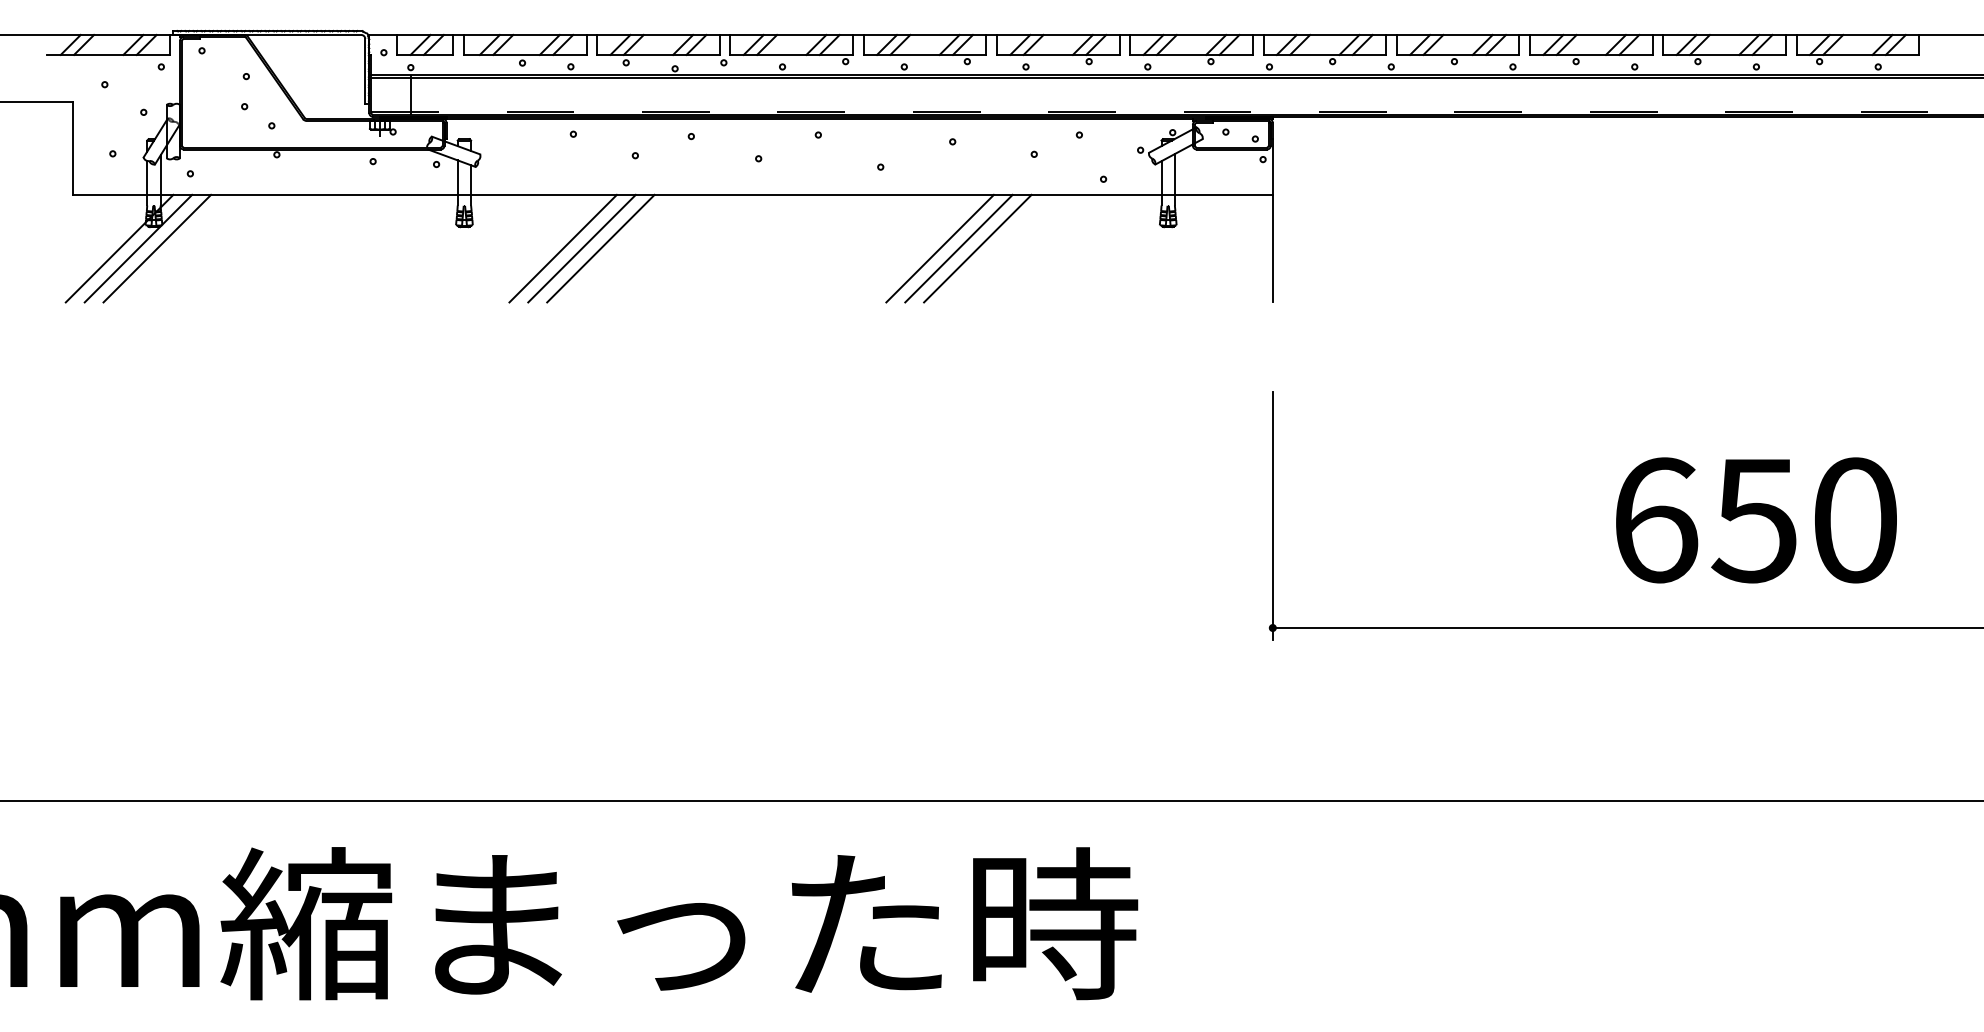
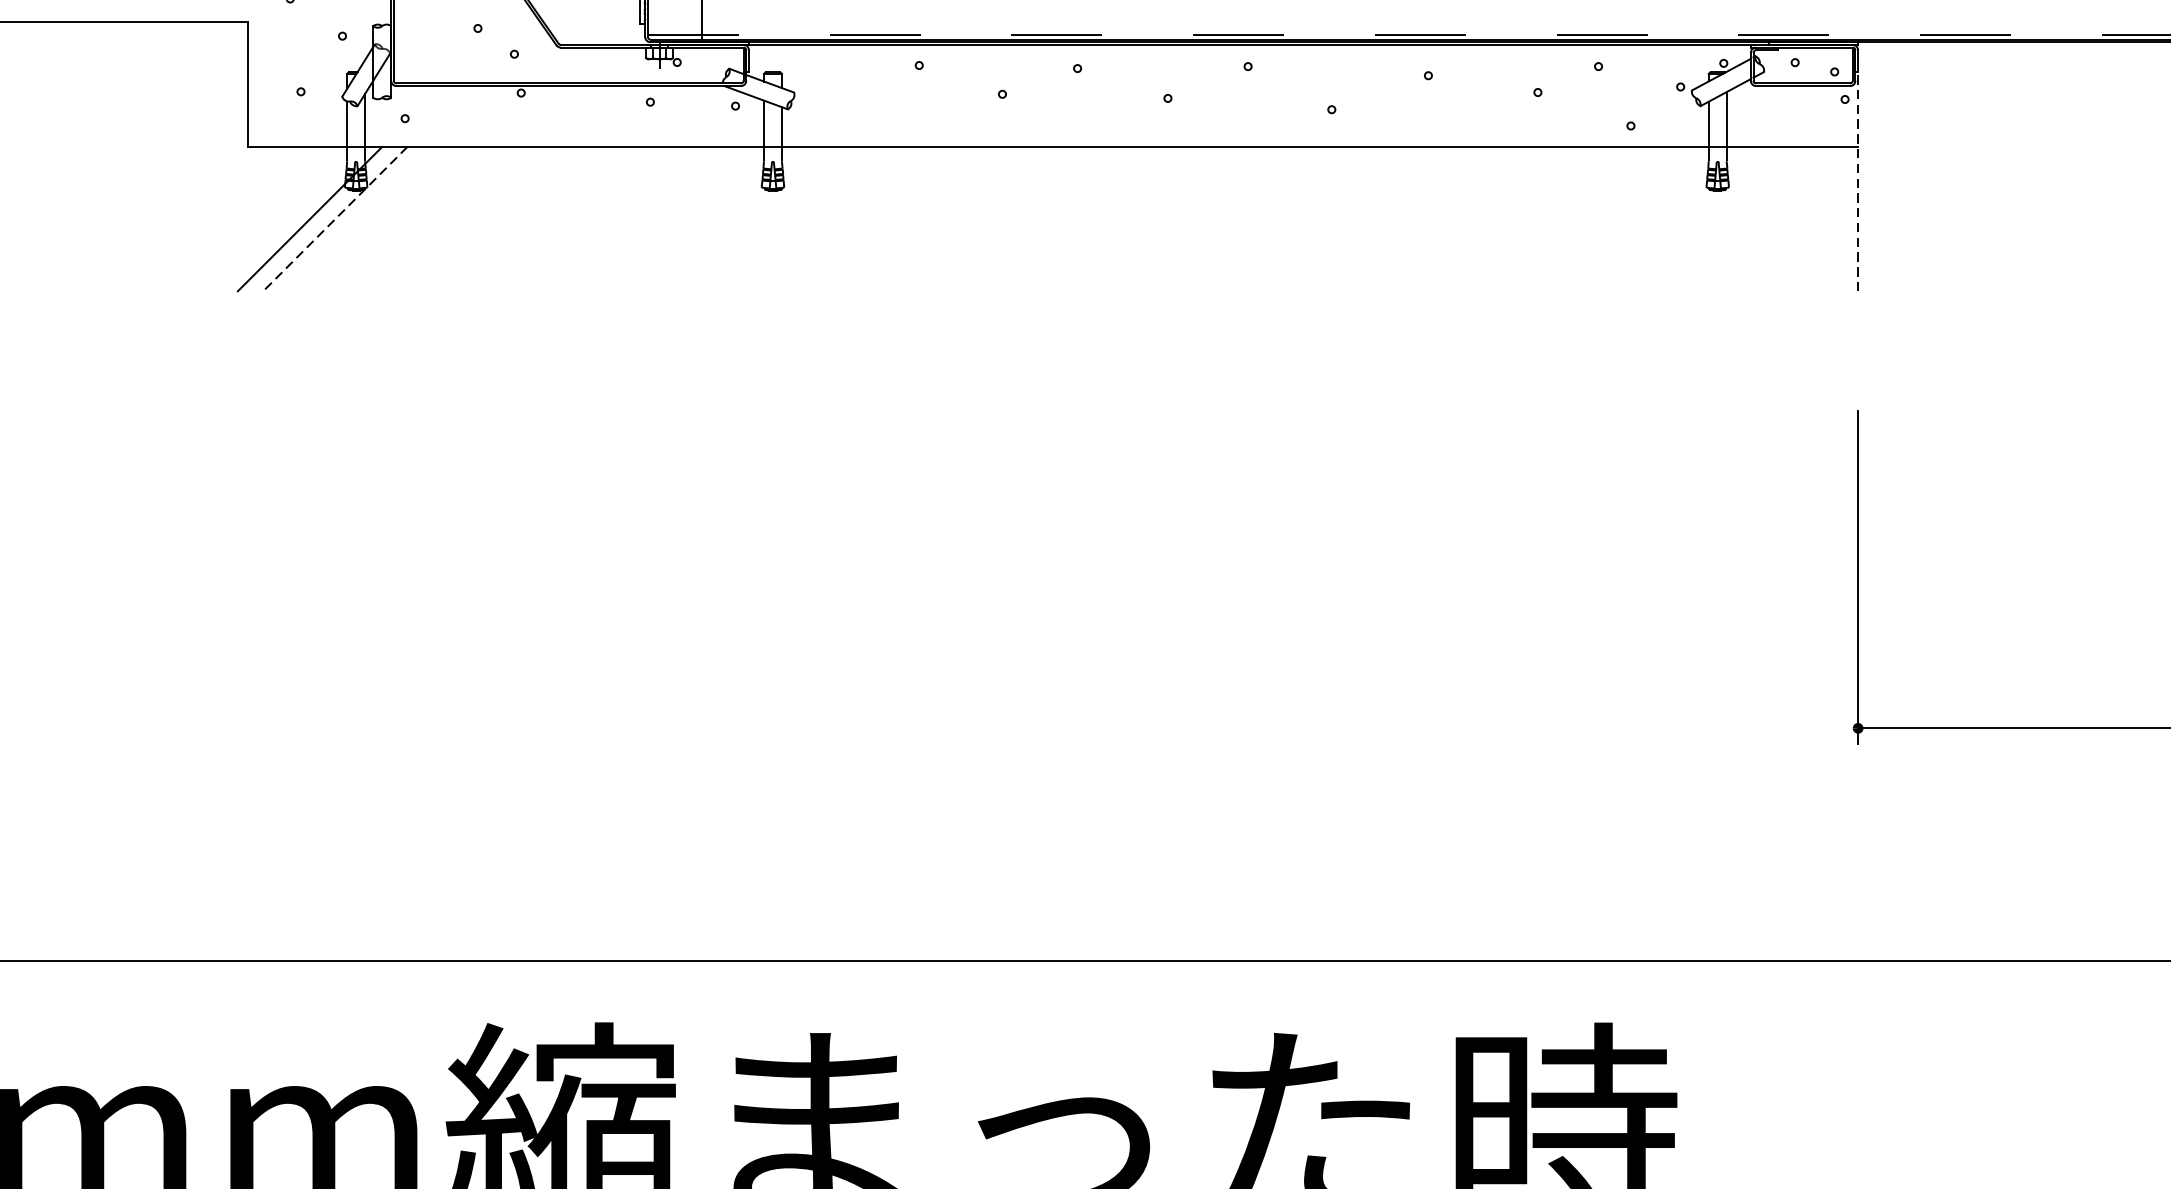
line: (1272, 220) -> (1857, 181), solid -> dashed
line: (138, 248) -> (335, 218), solid -> dashed
line: (157, 248) -> (360, 218), removed
line: (562, 248) -> (904, 218), removed
line: (581, 248) -> (930, 218), removed
line: (600, 248) -> (955, 218), removed
line: (939, 248) -> (1410, 218), removed
line: (958, 248) -> (1436, 218), removed
line: (977, 248) -> (1461, 218), removed

